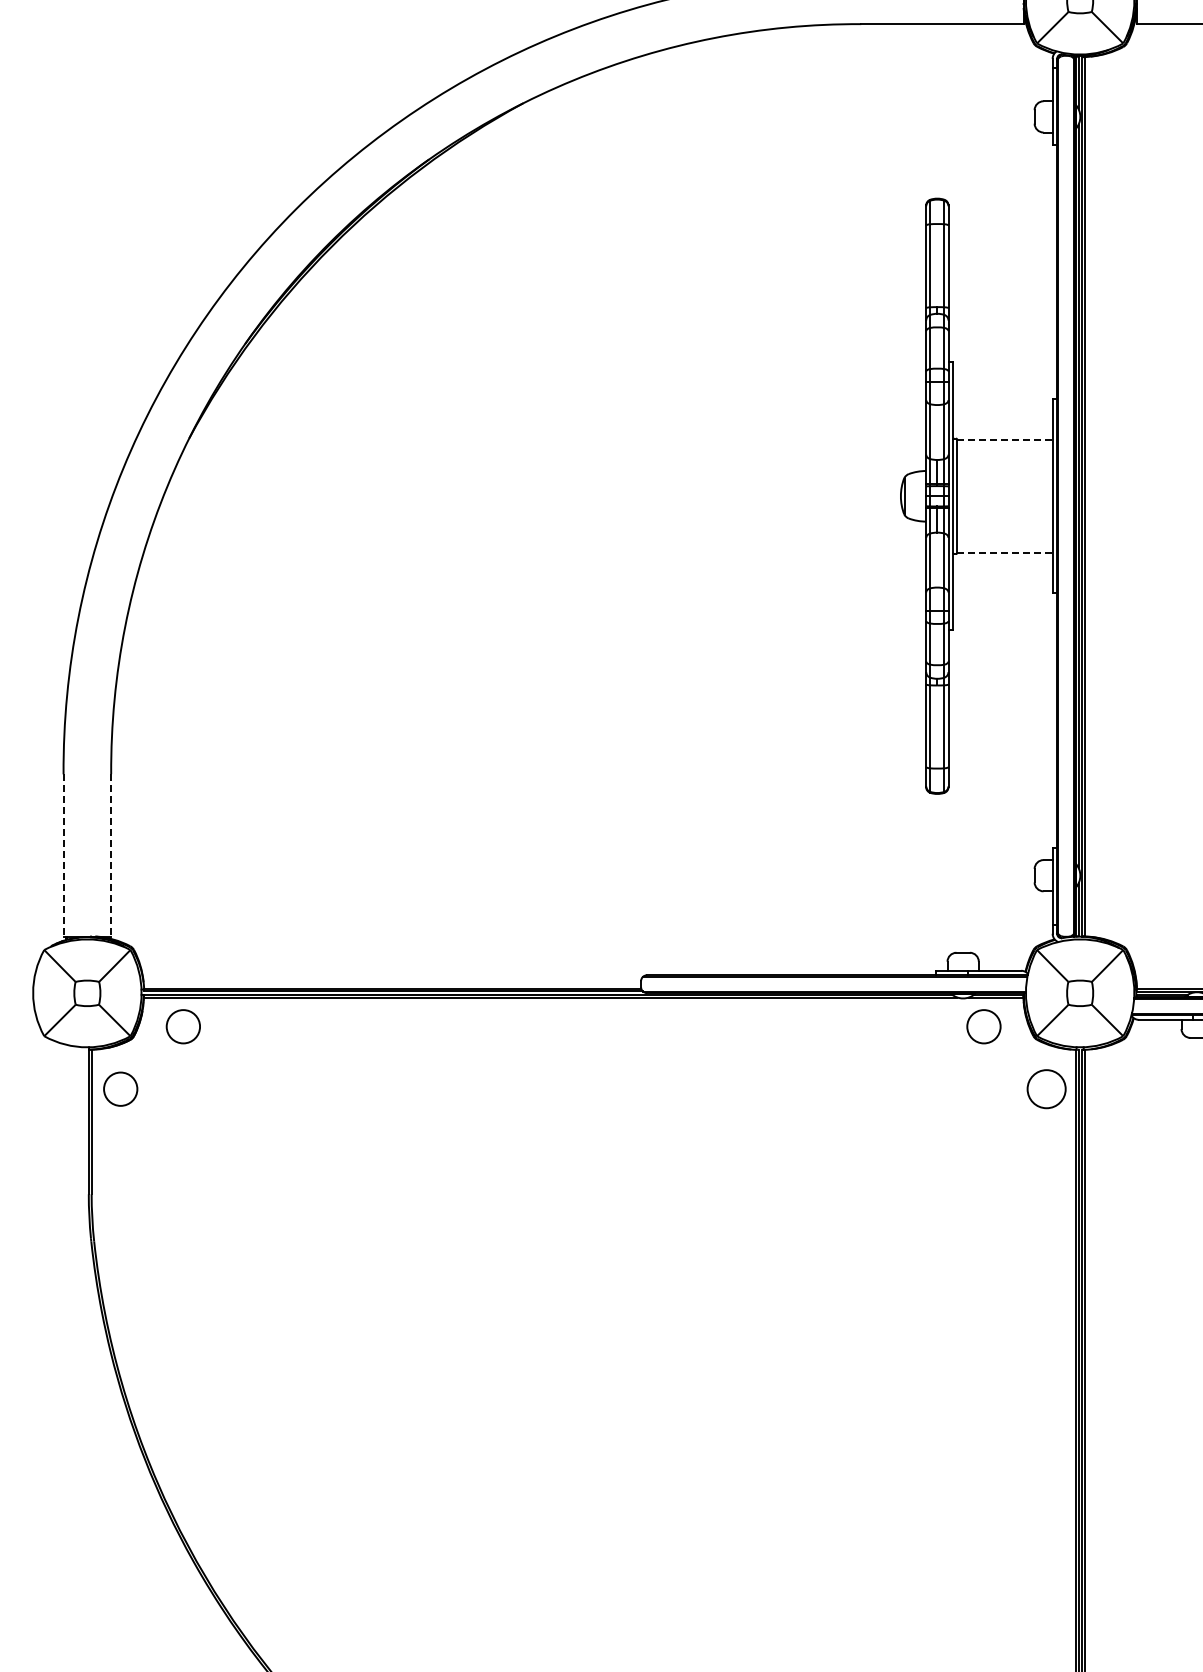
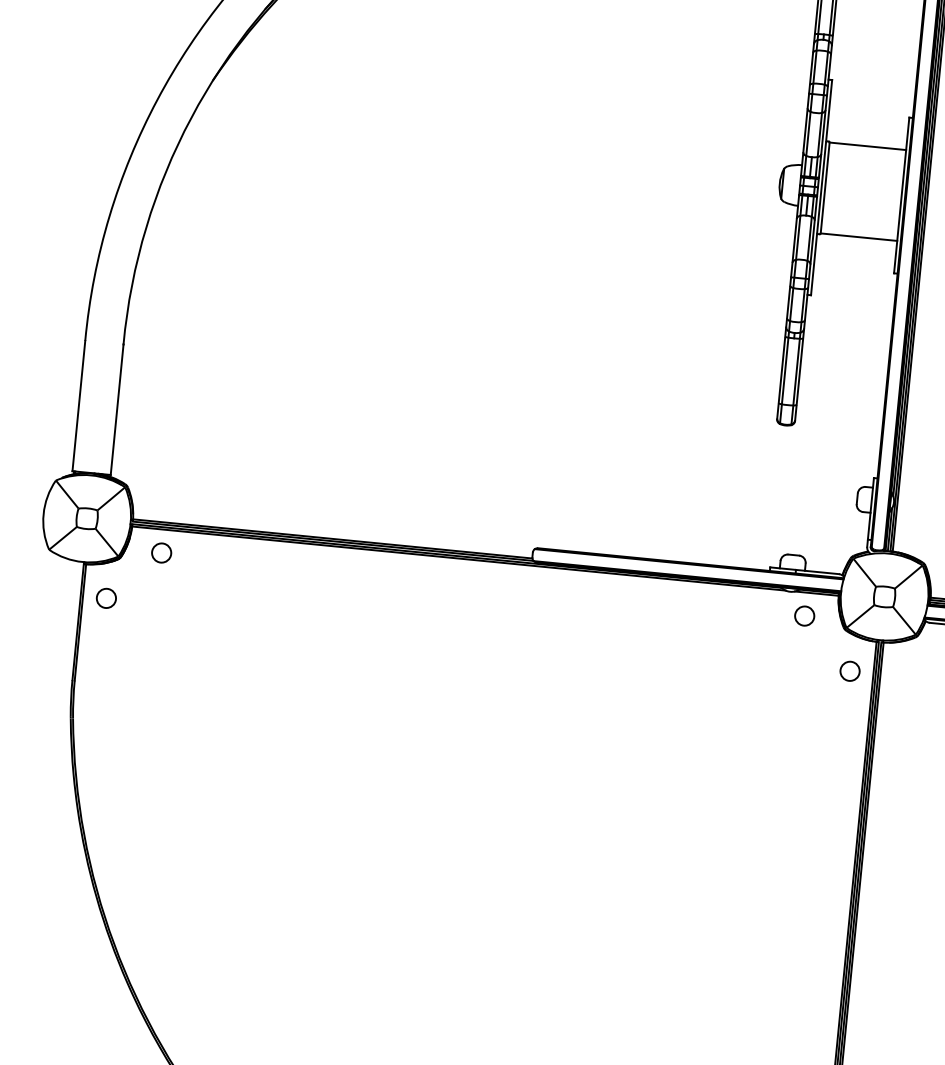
line: (1005, 439) -> (868, 146), dashed -> solid
line: (1005, 552) -> (859, 236), dashed -> solid
line: (63, 855) -> (78, 406), dashed -> solid
line: (111, 855) -> (117, 409), dashed -> solid
circle: (183, 1026) -> (161, 552), size x0.71
circle: (983, 1026) -> (804, 615), size x0.71
circle: (120, 1089) -> (106, 598), size x0.71
circle: (1046, 1089) -> (849, 671), size x0.62

